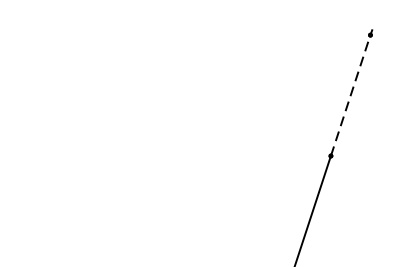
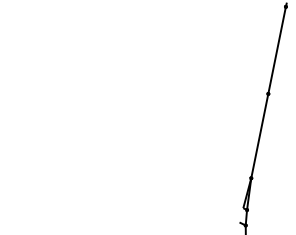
line: (351, 94) -> (277, 49), dashed -> solid

